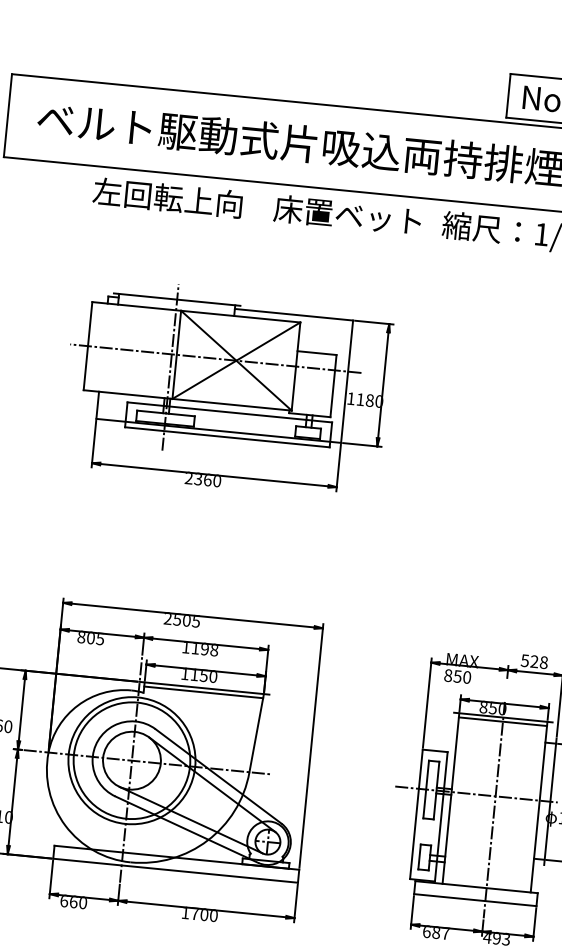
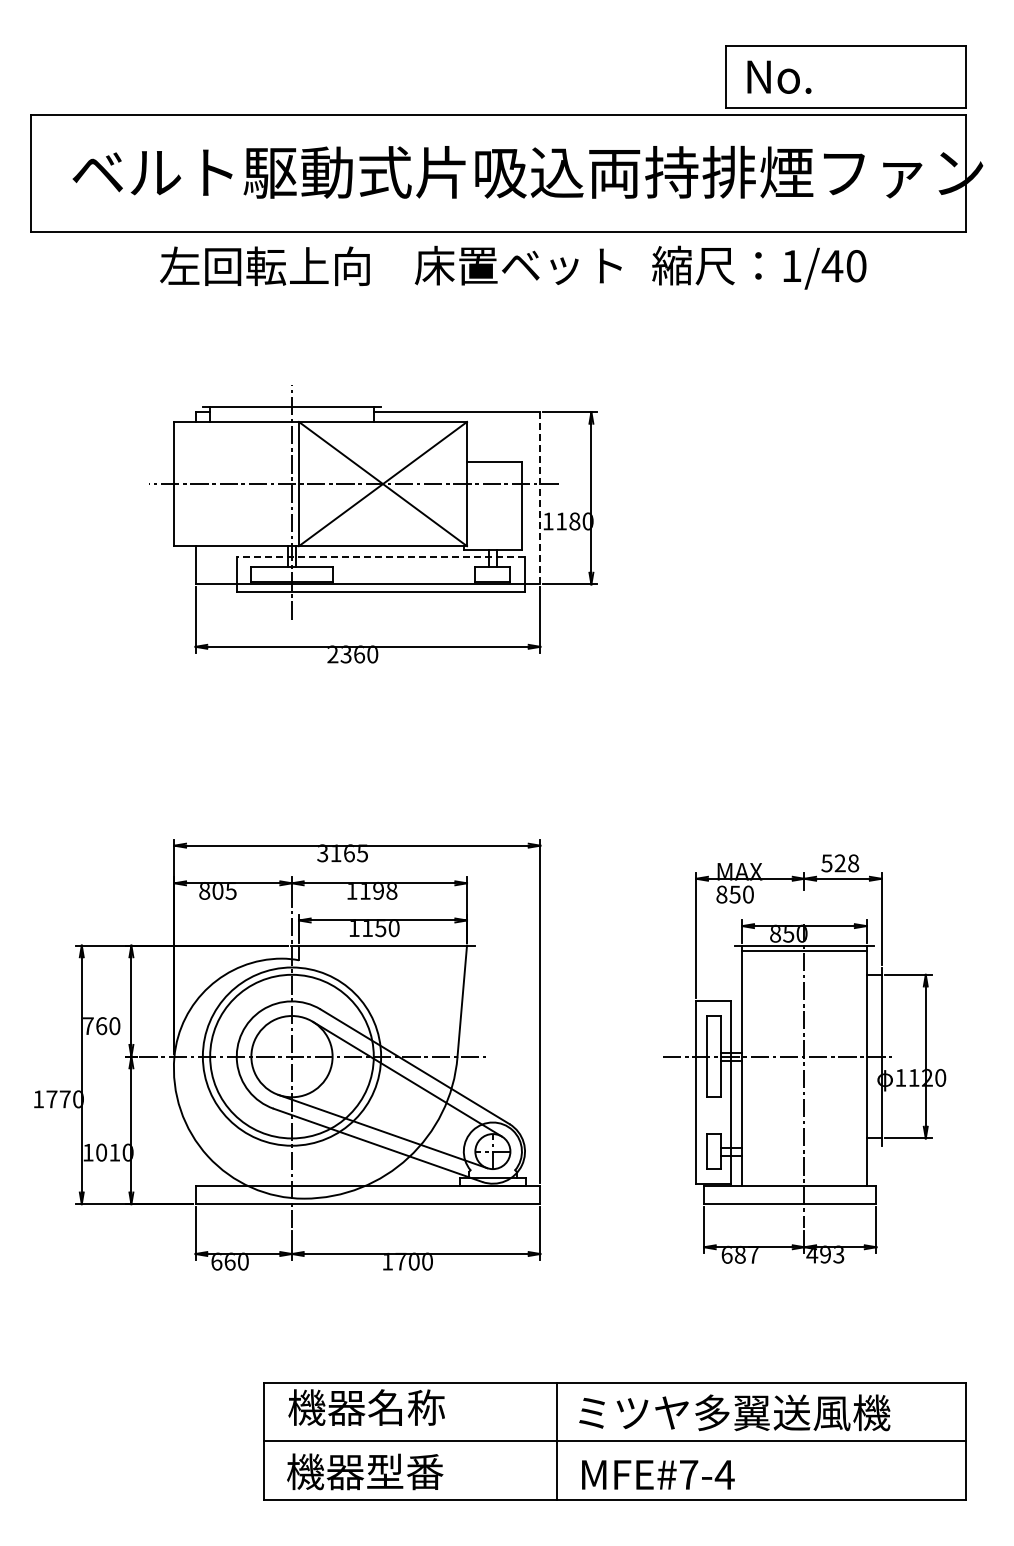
line: (347, 381) -> (540, 498), solid -> dashed
line: (229, 412) -> (380, 557), solid -> dashed
text: (176, 619) -> (335, 853), 2505 -> 3165
line: (203, 692) -> (382, 951), removed

